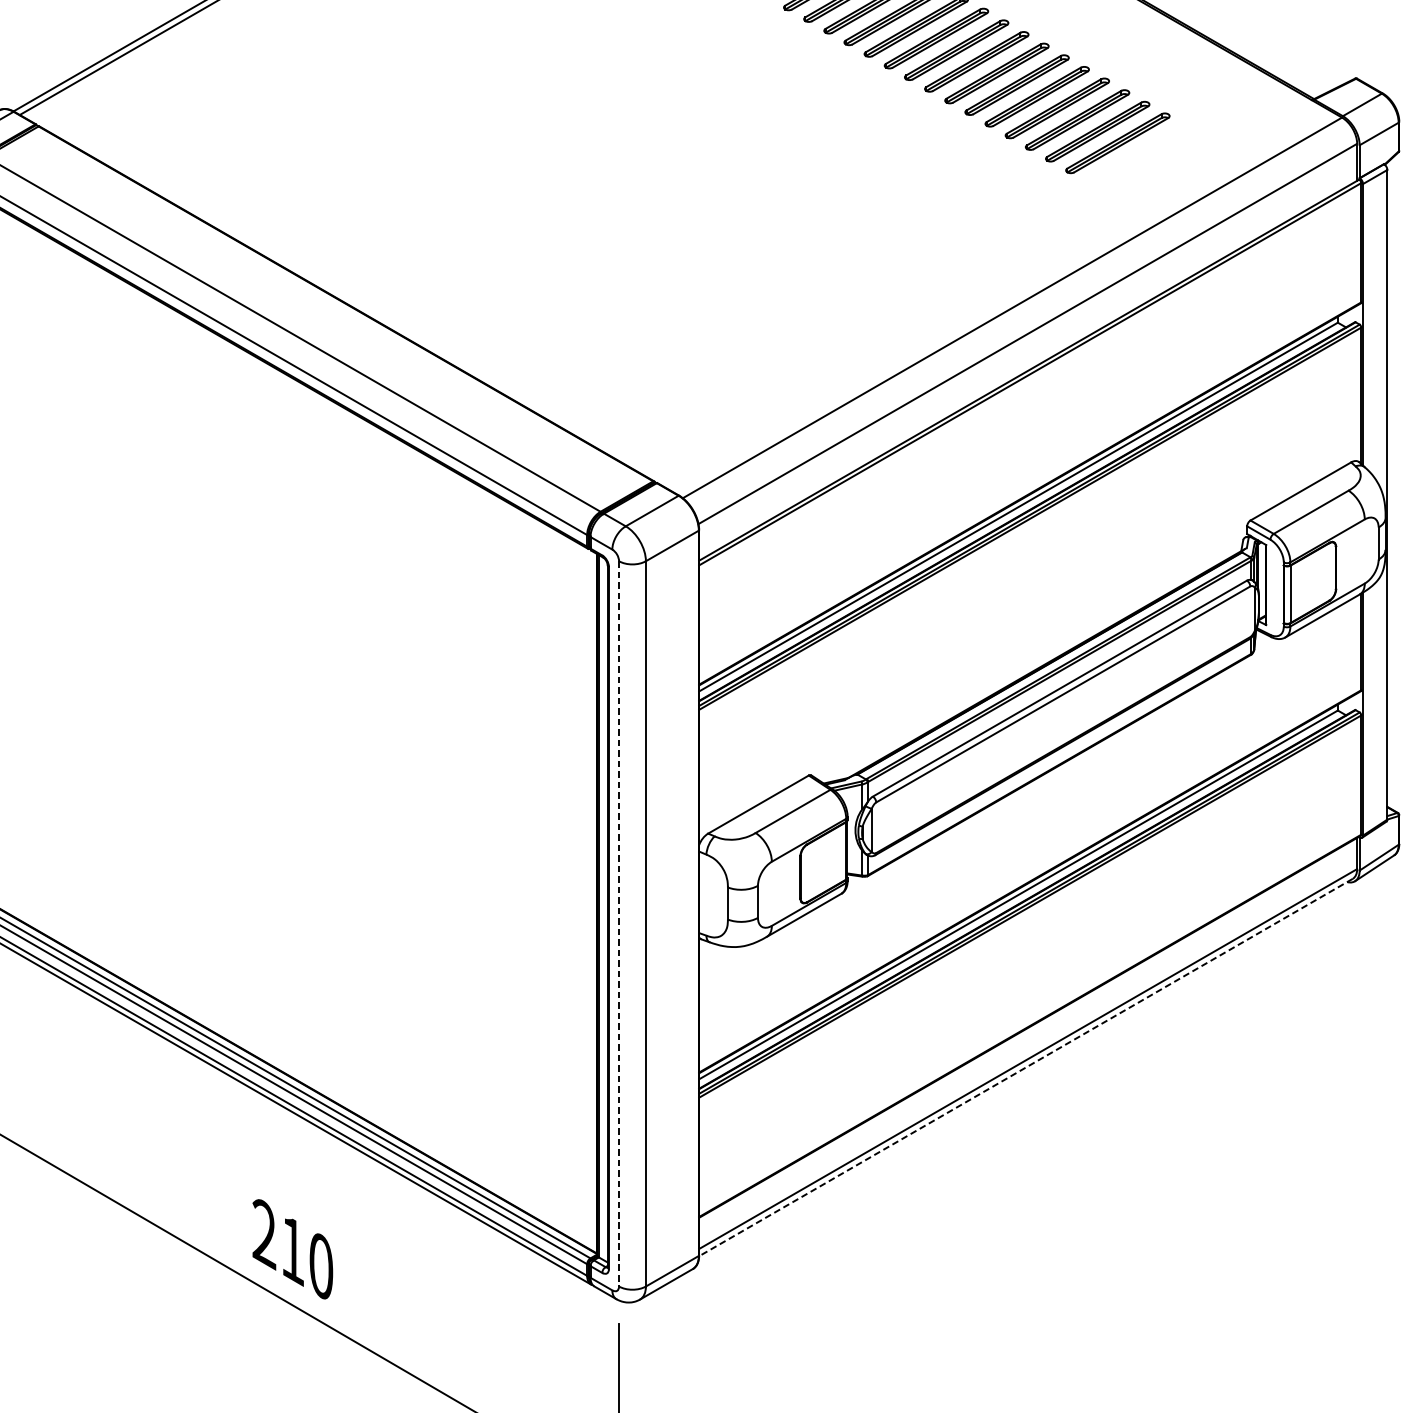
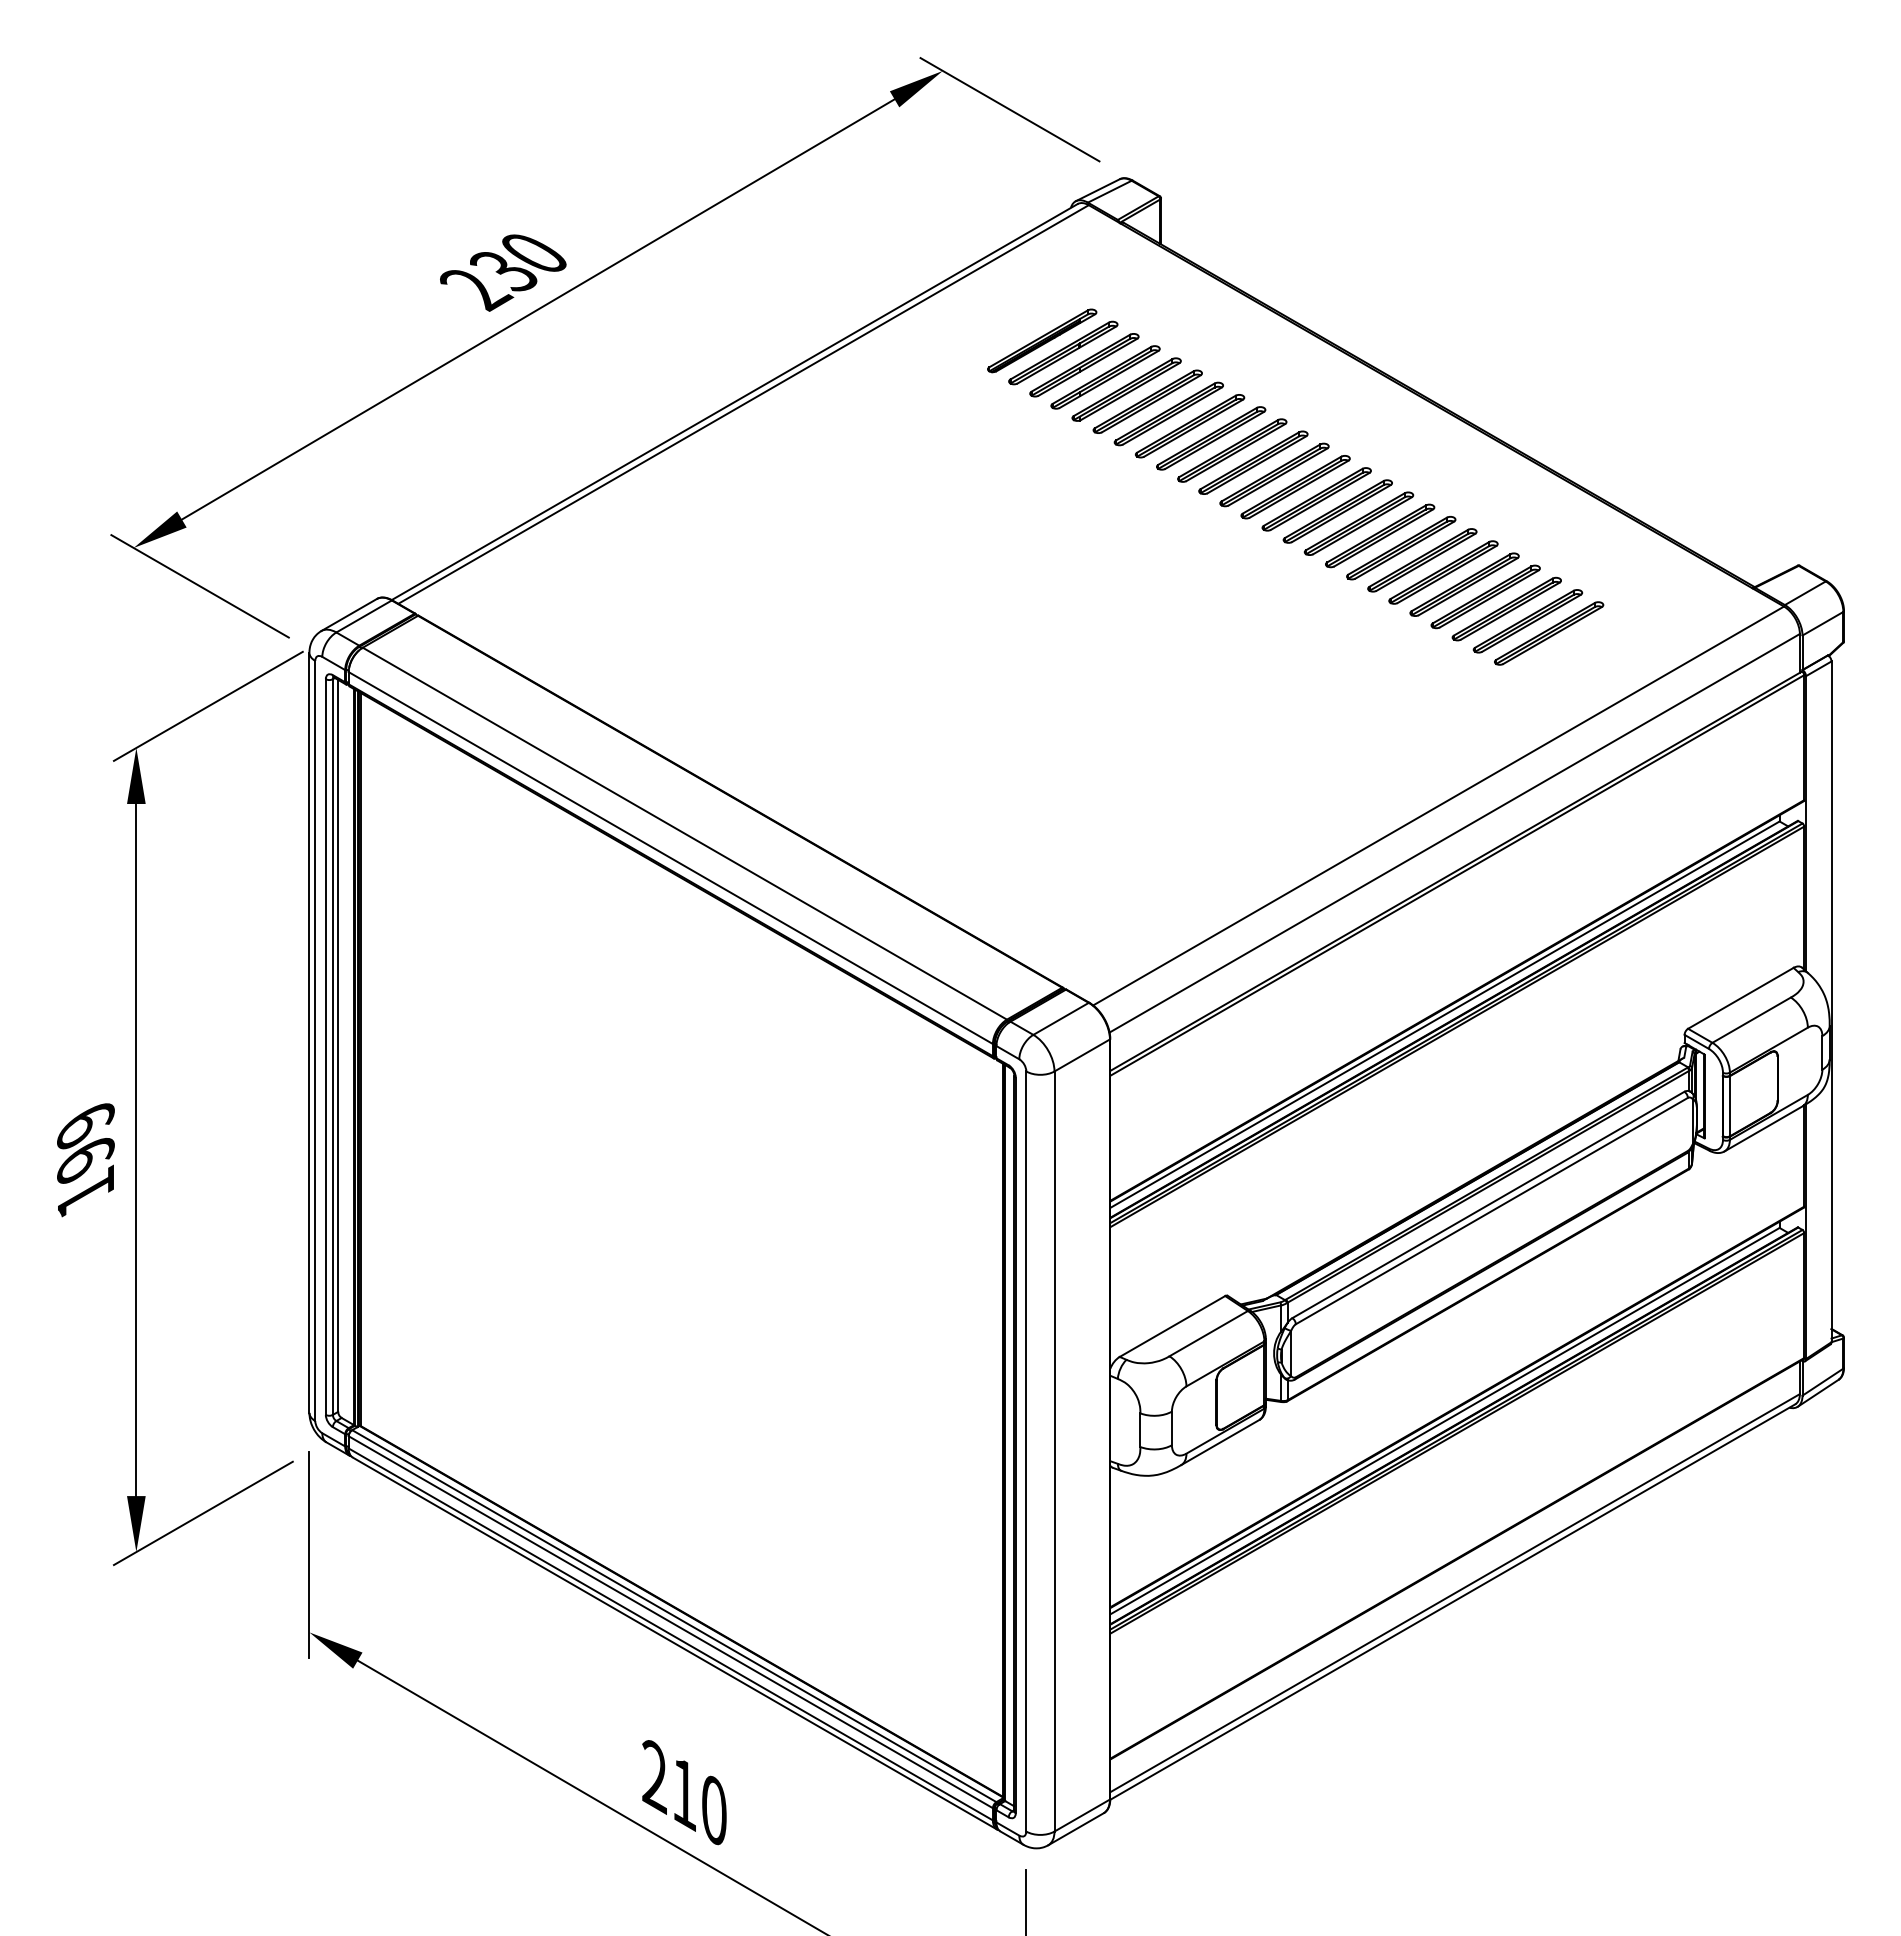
line: (619, 924) -> (1026, 1452), dashed -> solid
line: (1025, 1067) -> (1452, 1602), dashed -> solid

